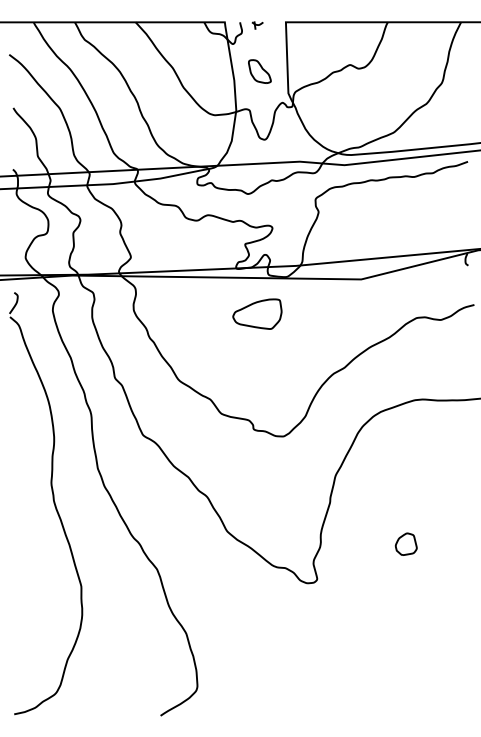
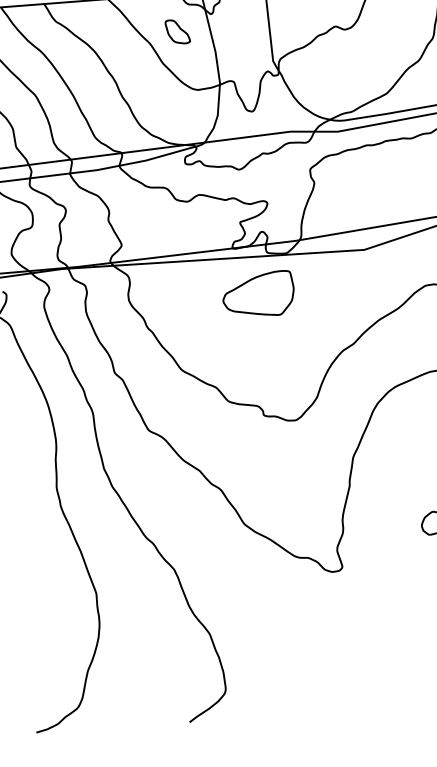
part: (259, 71) -> (177, 31), moved
part: (257, 313) -> (258, 293), size x1.4

